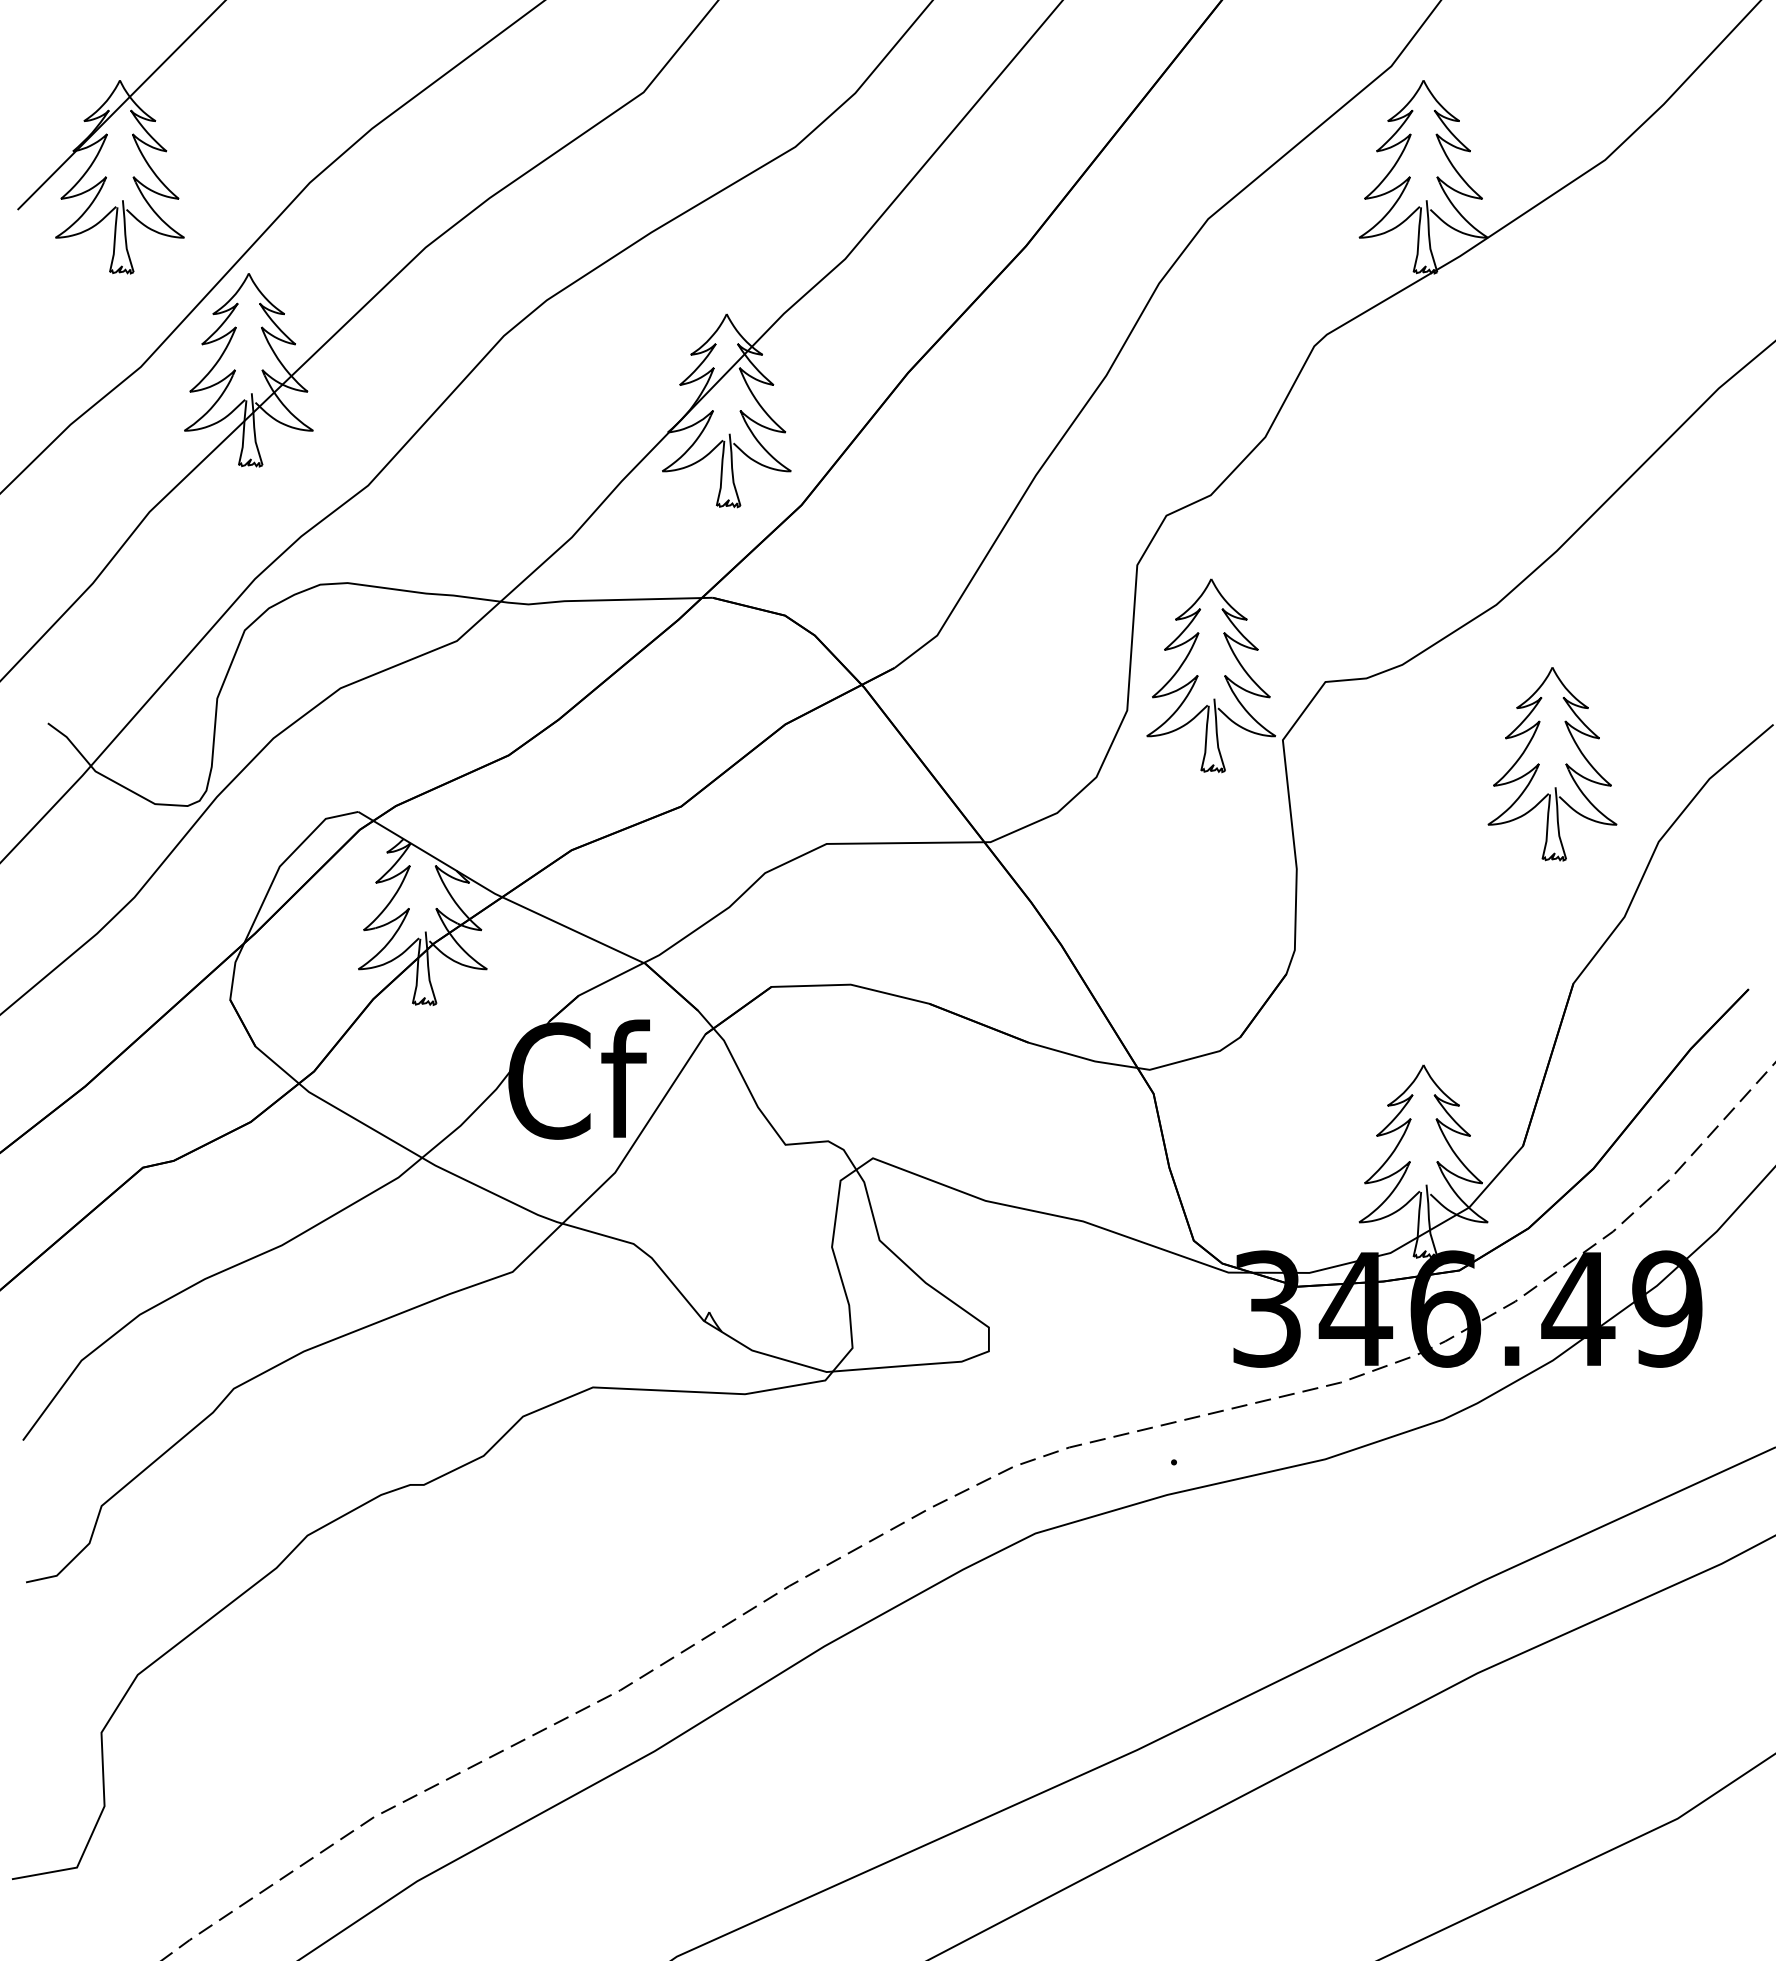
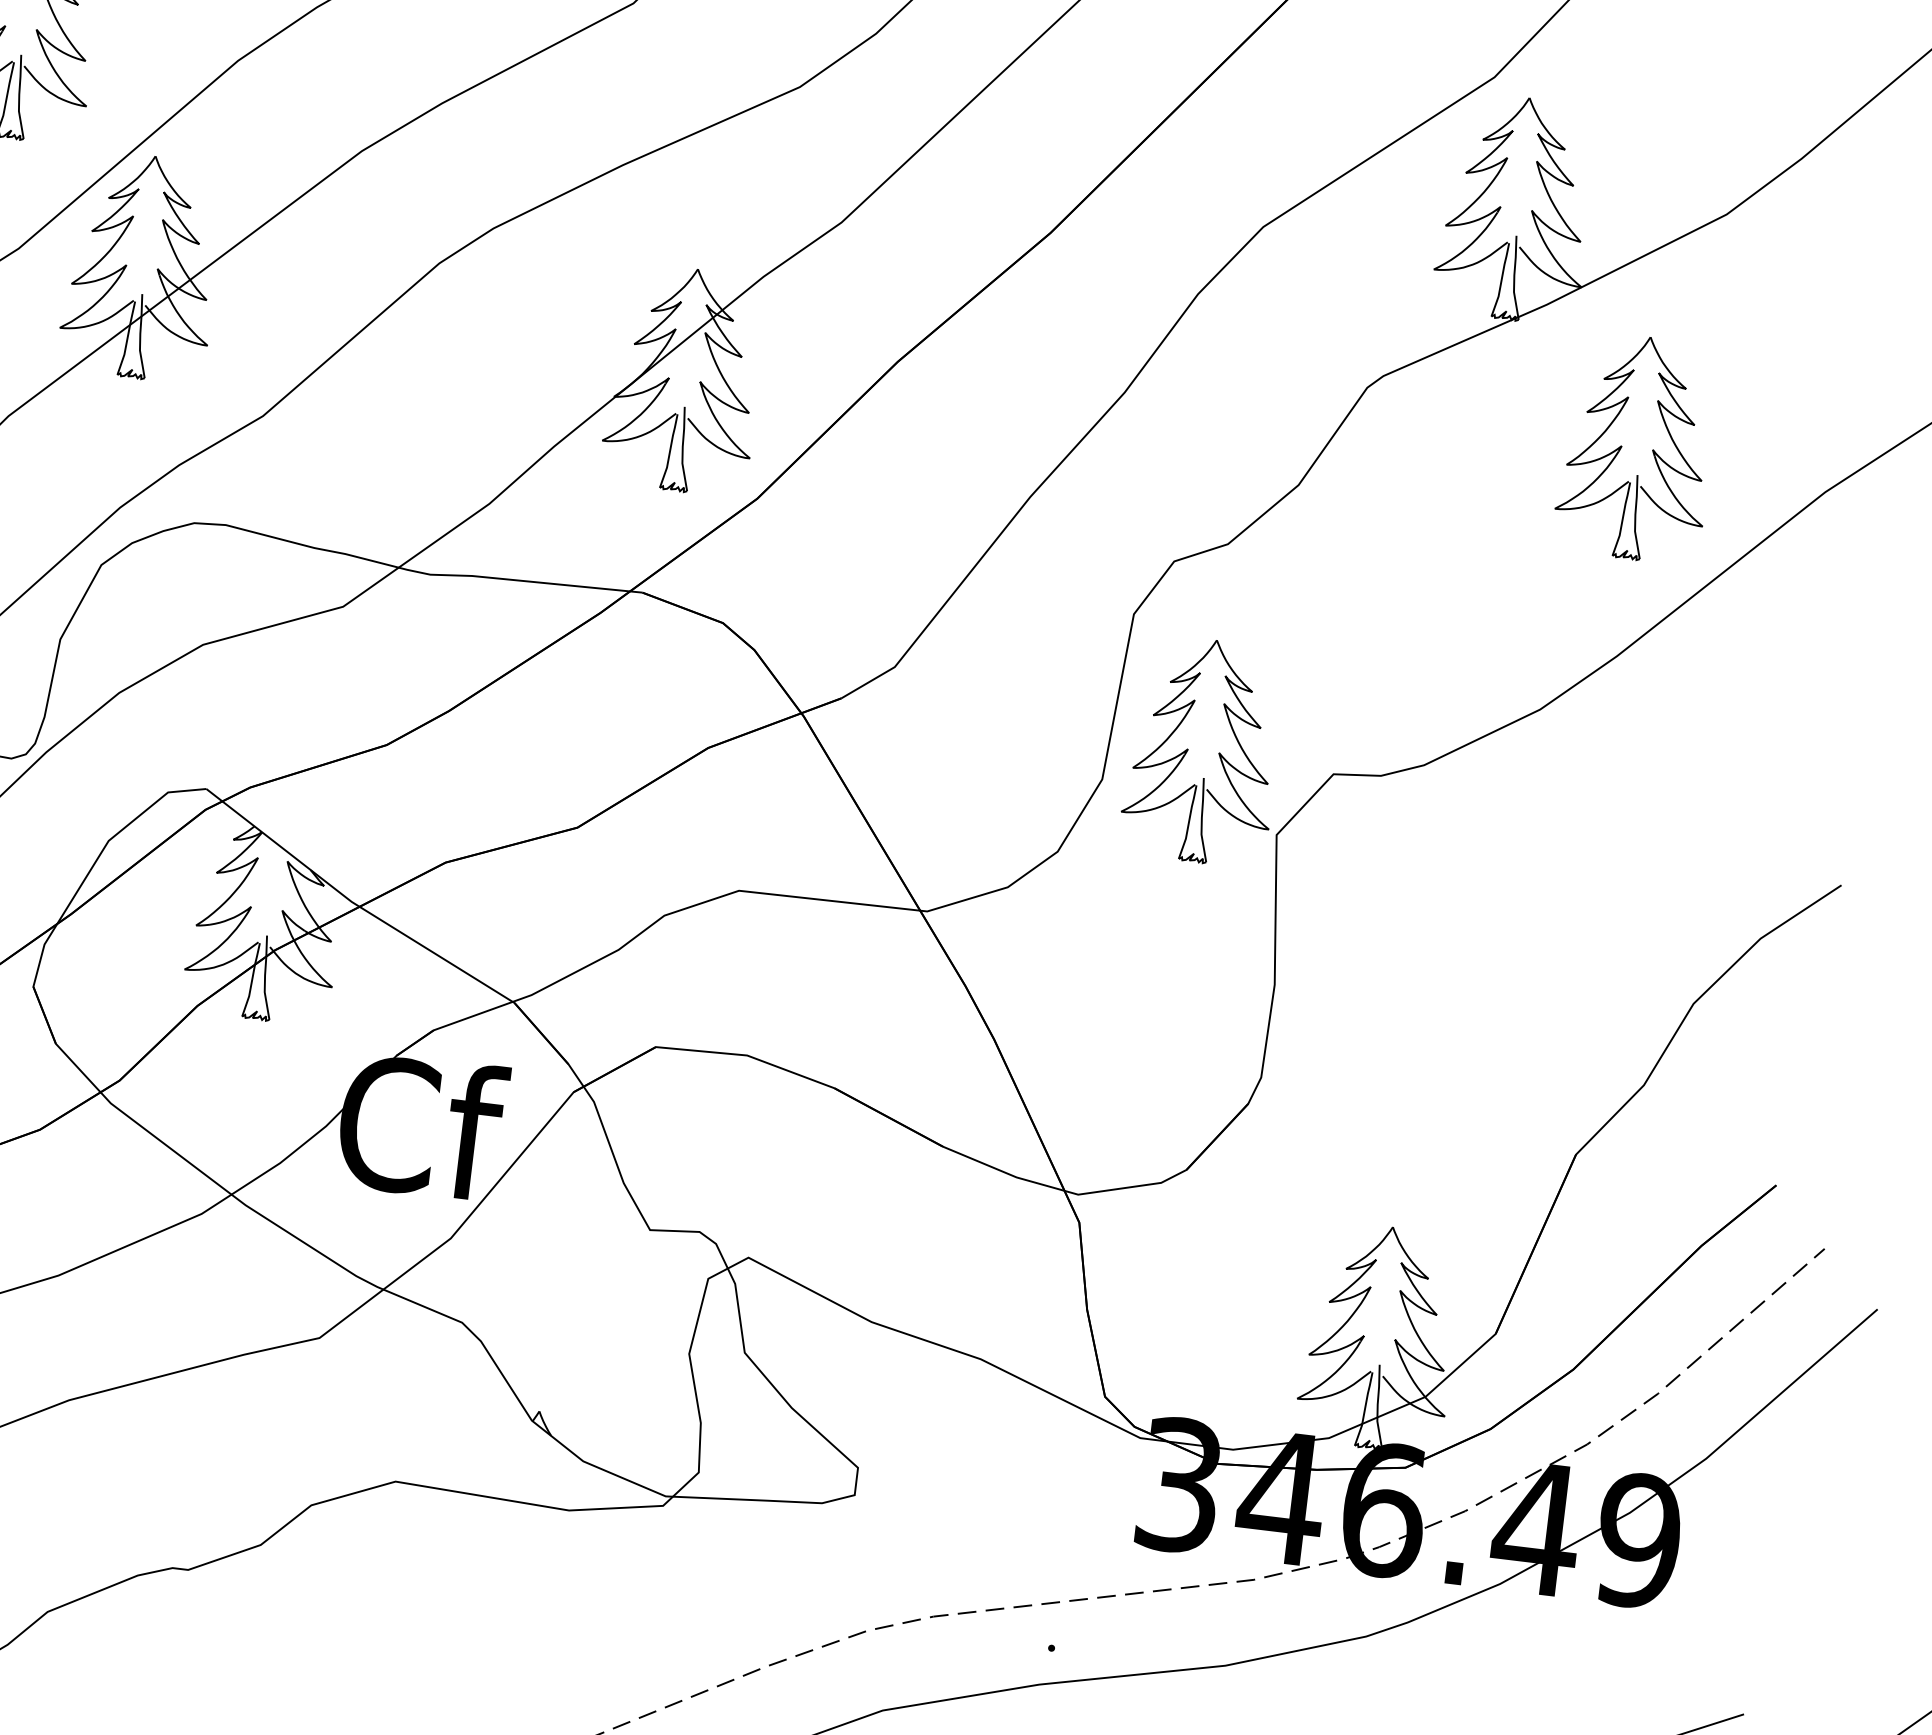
part: (1539, 764) -> (1622, 446), moved

